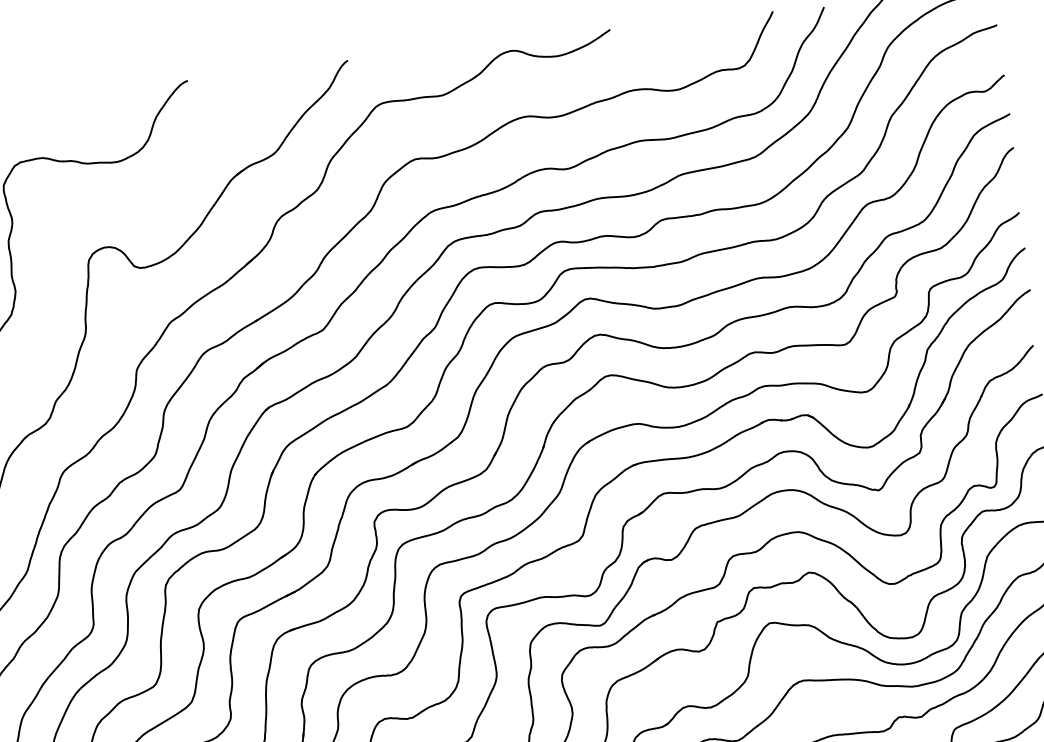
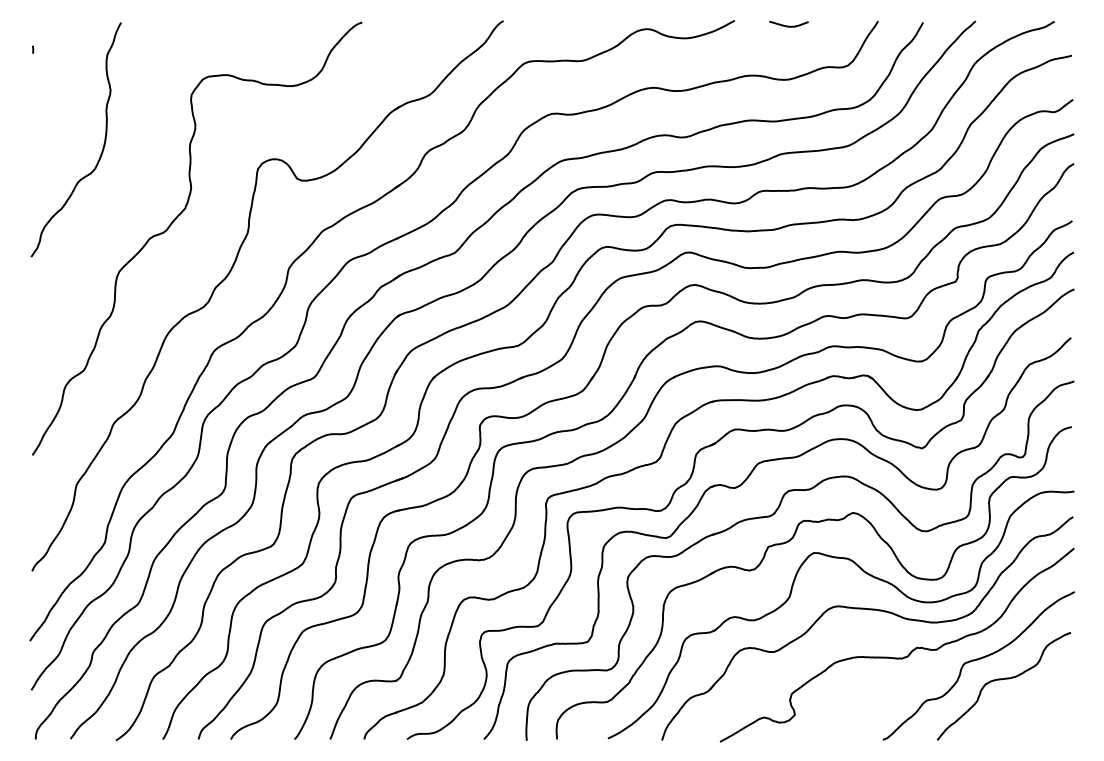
curve: (671, 28) -> (788, 25), added

